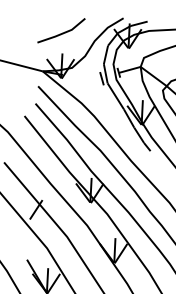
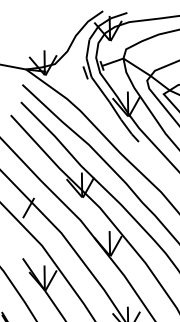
line: (61, 32) -> (42, 29), removed

